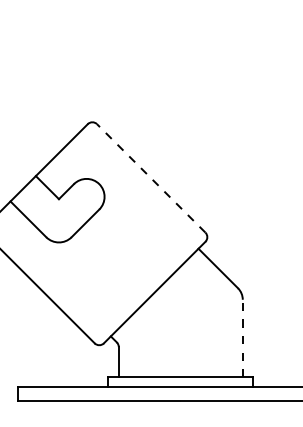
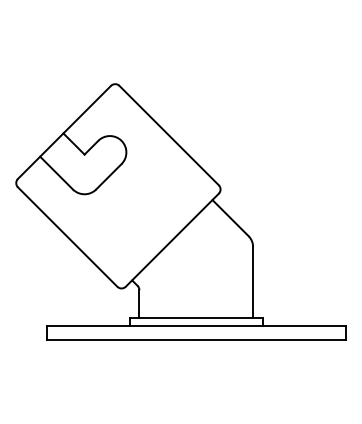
line: (150, 178) -> (168, 135), dashed -> solid
line: (243, 338) -> (253, 282), dashed -> solid

